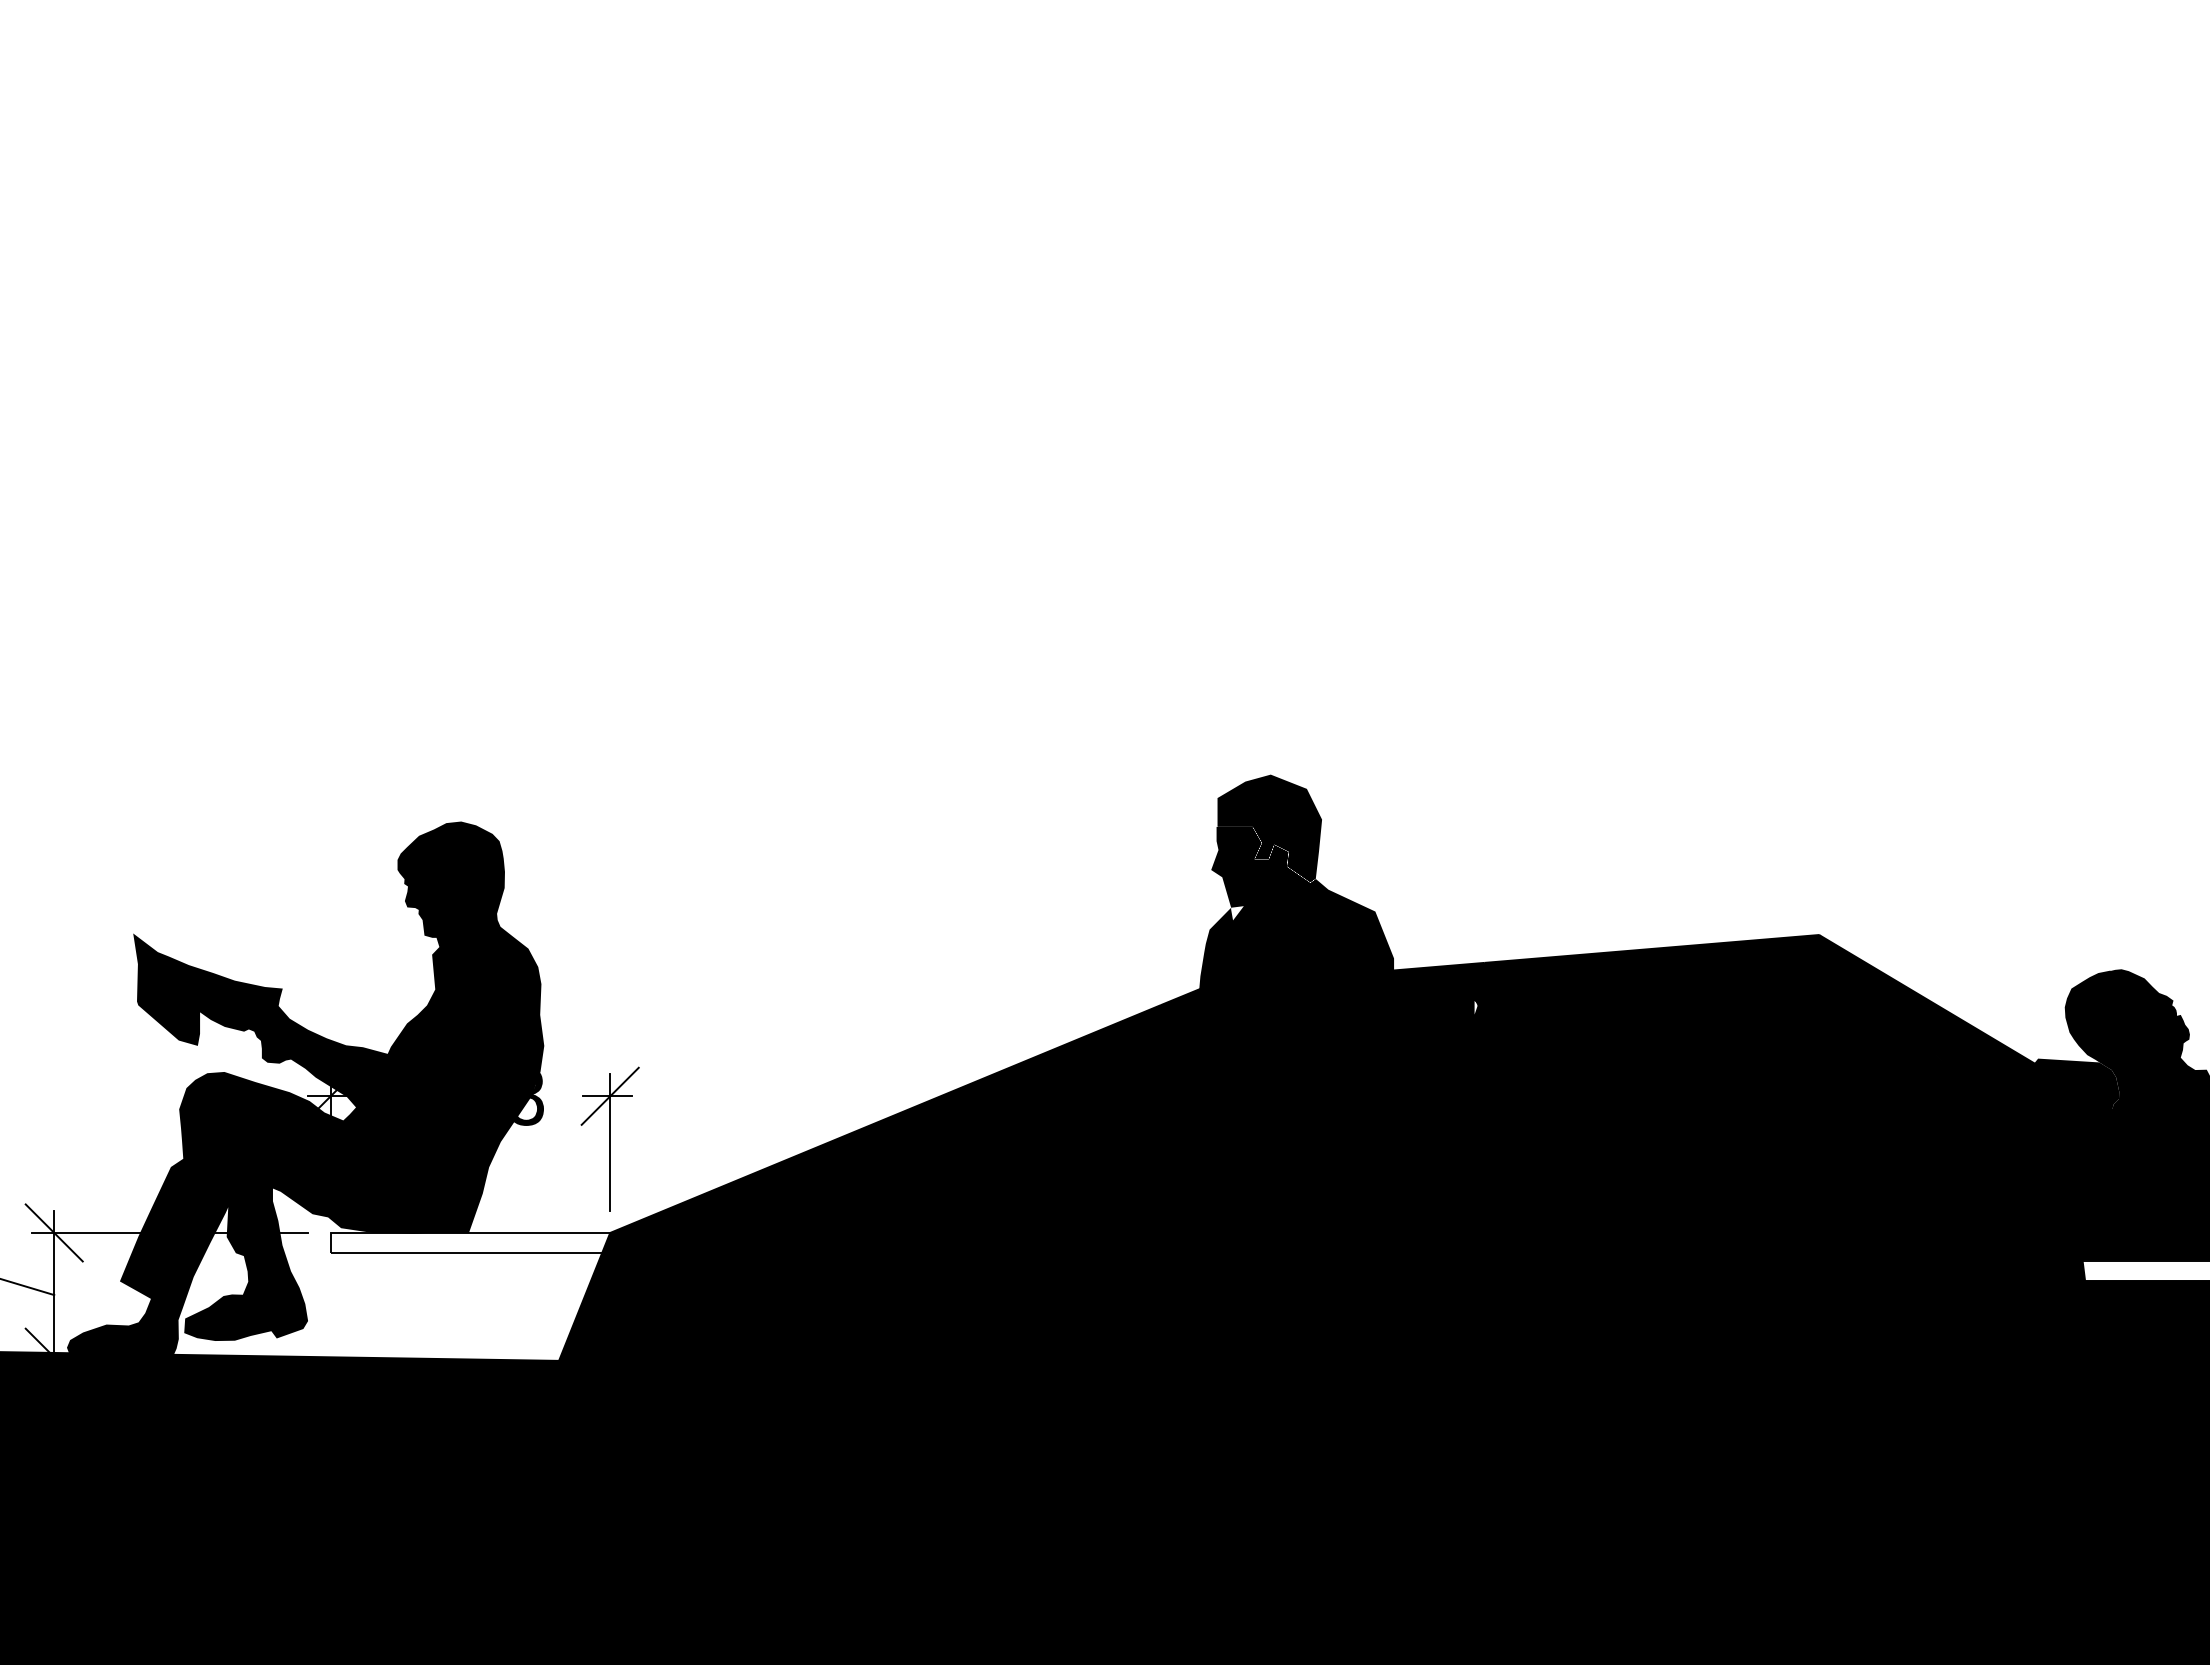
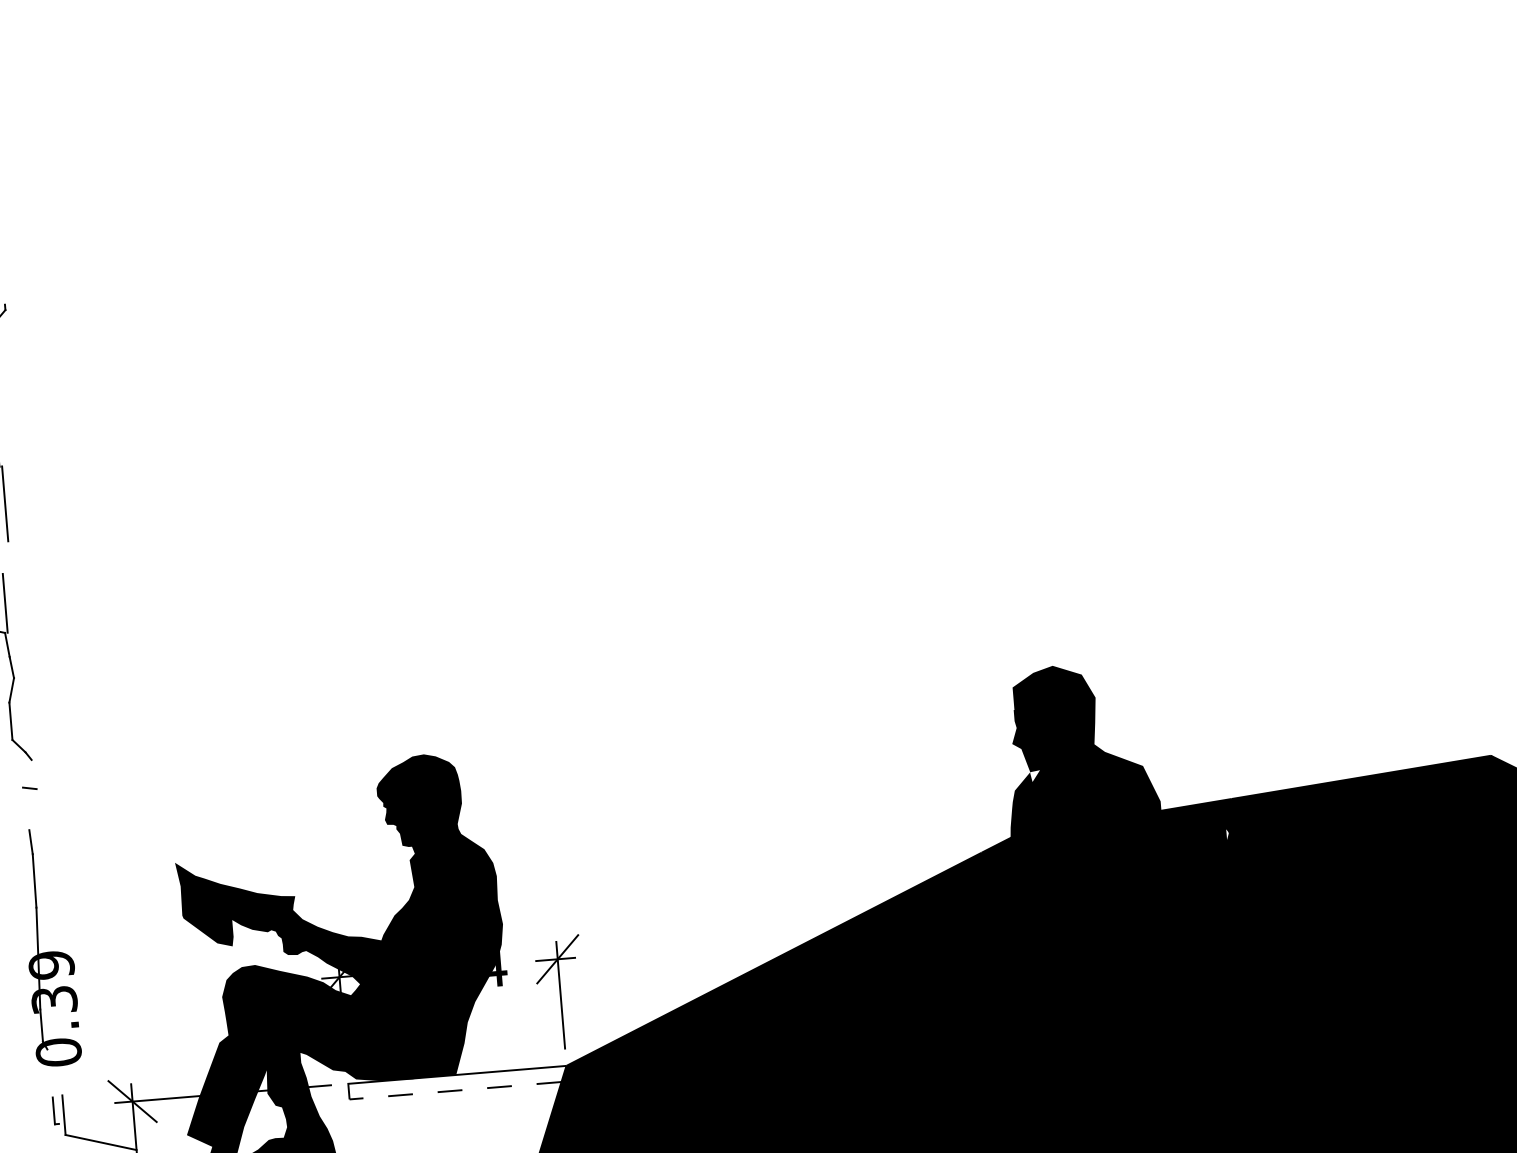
text: (529, 1099) -> (494, 966), 0.88 -> 1.14
line: (466, 1252) -> (455, 1090), solid -> dashed

